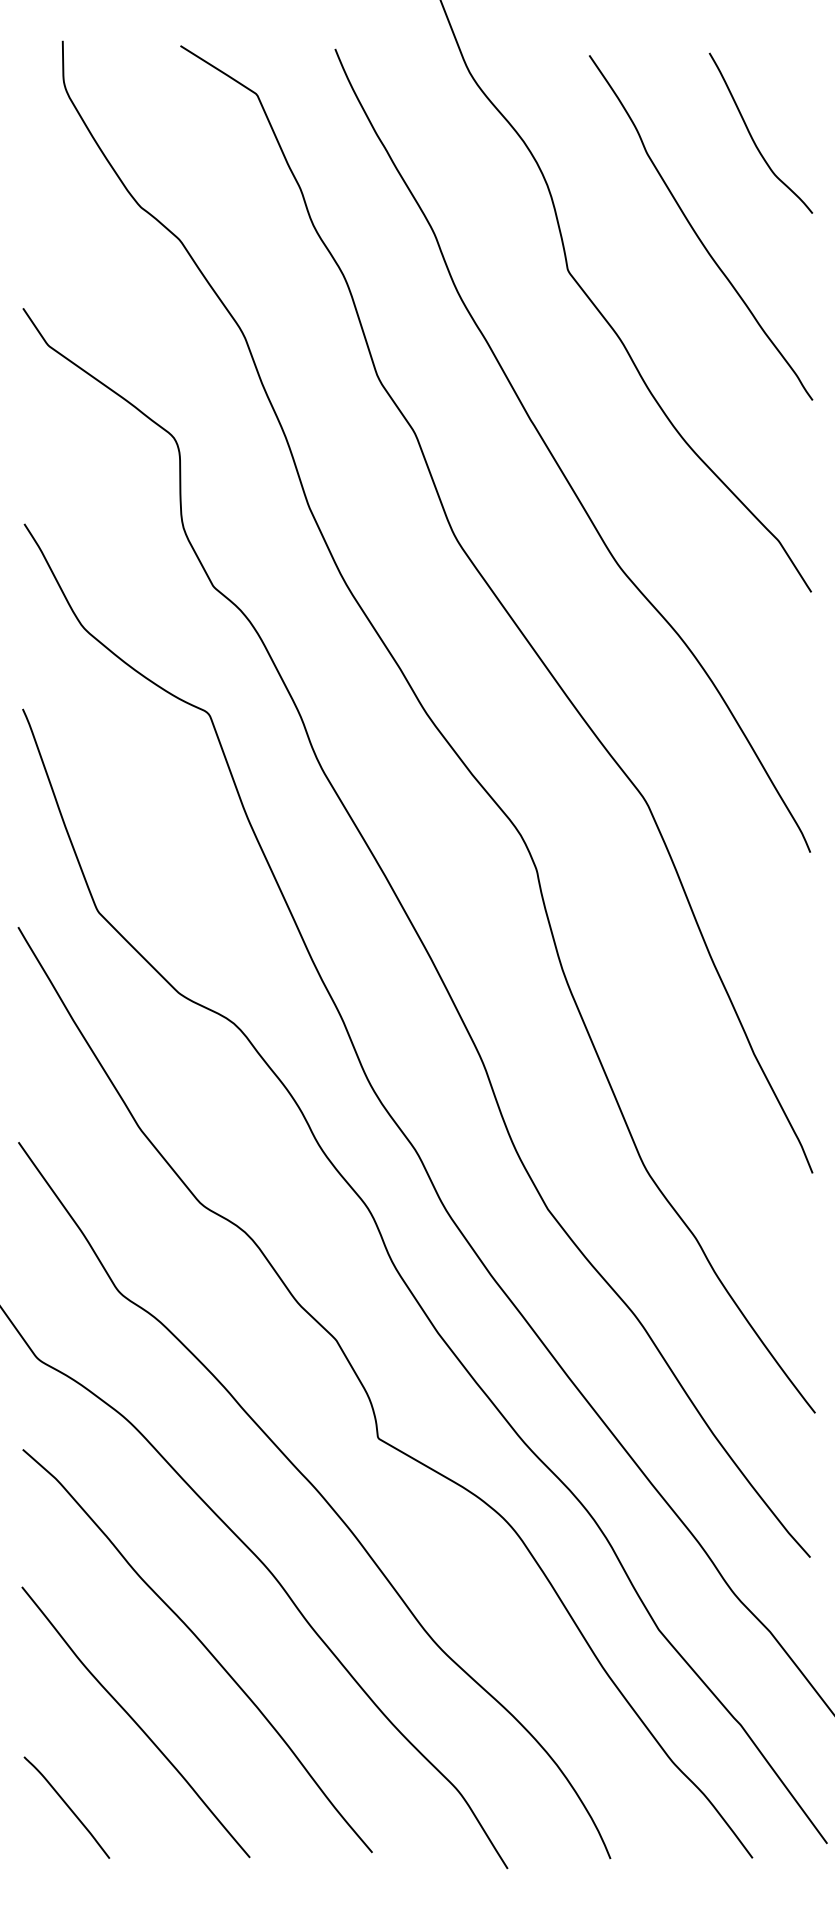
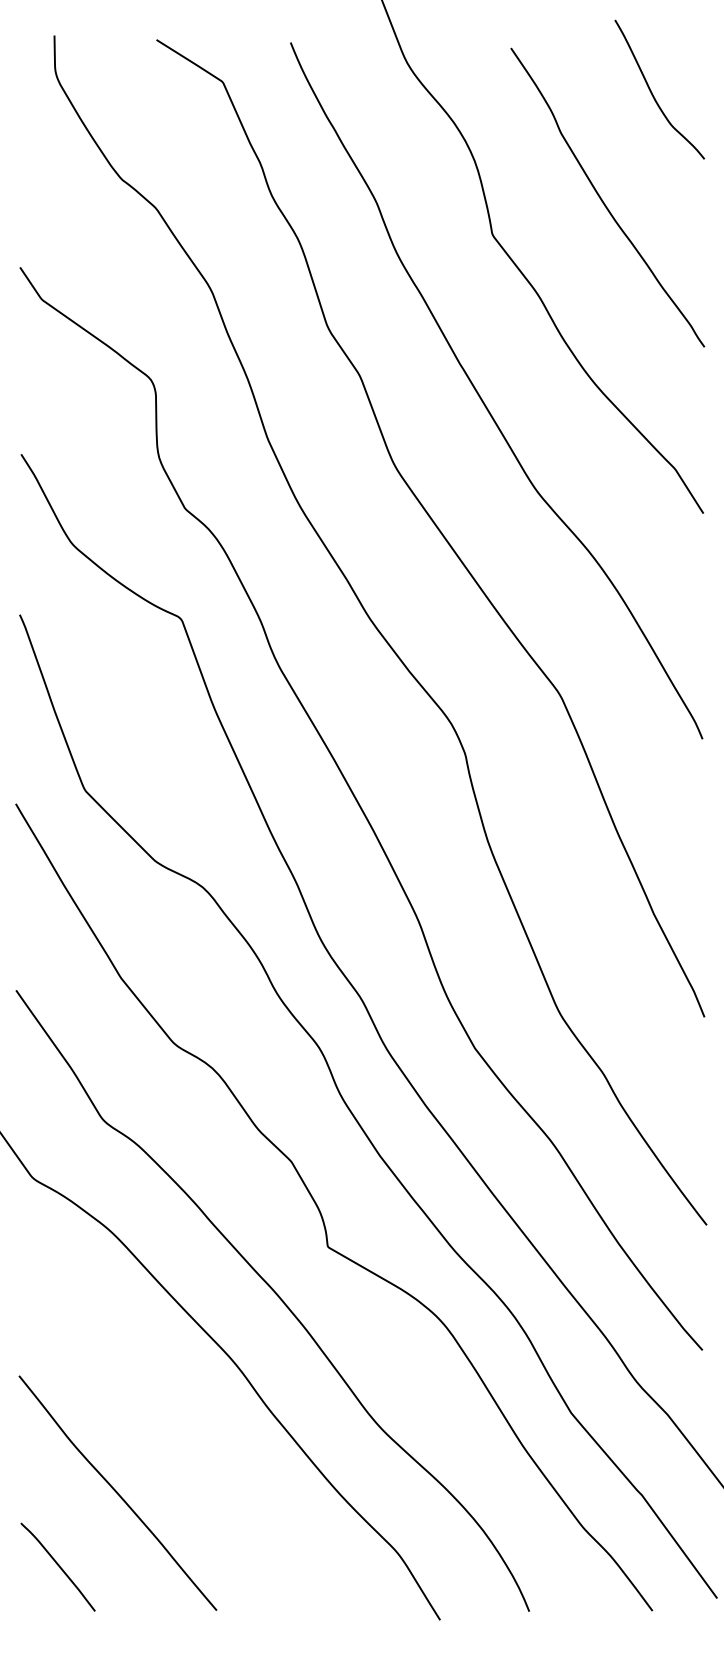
curve: (752, 136) -> (652, 92), moved
curve: (202, 1645) -> (175, 1426), removed

